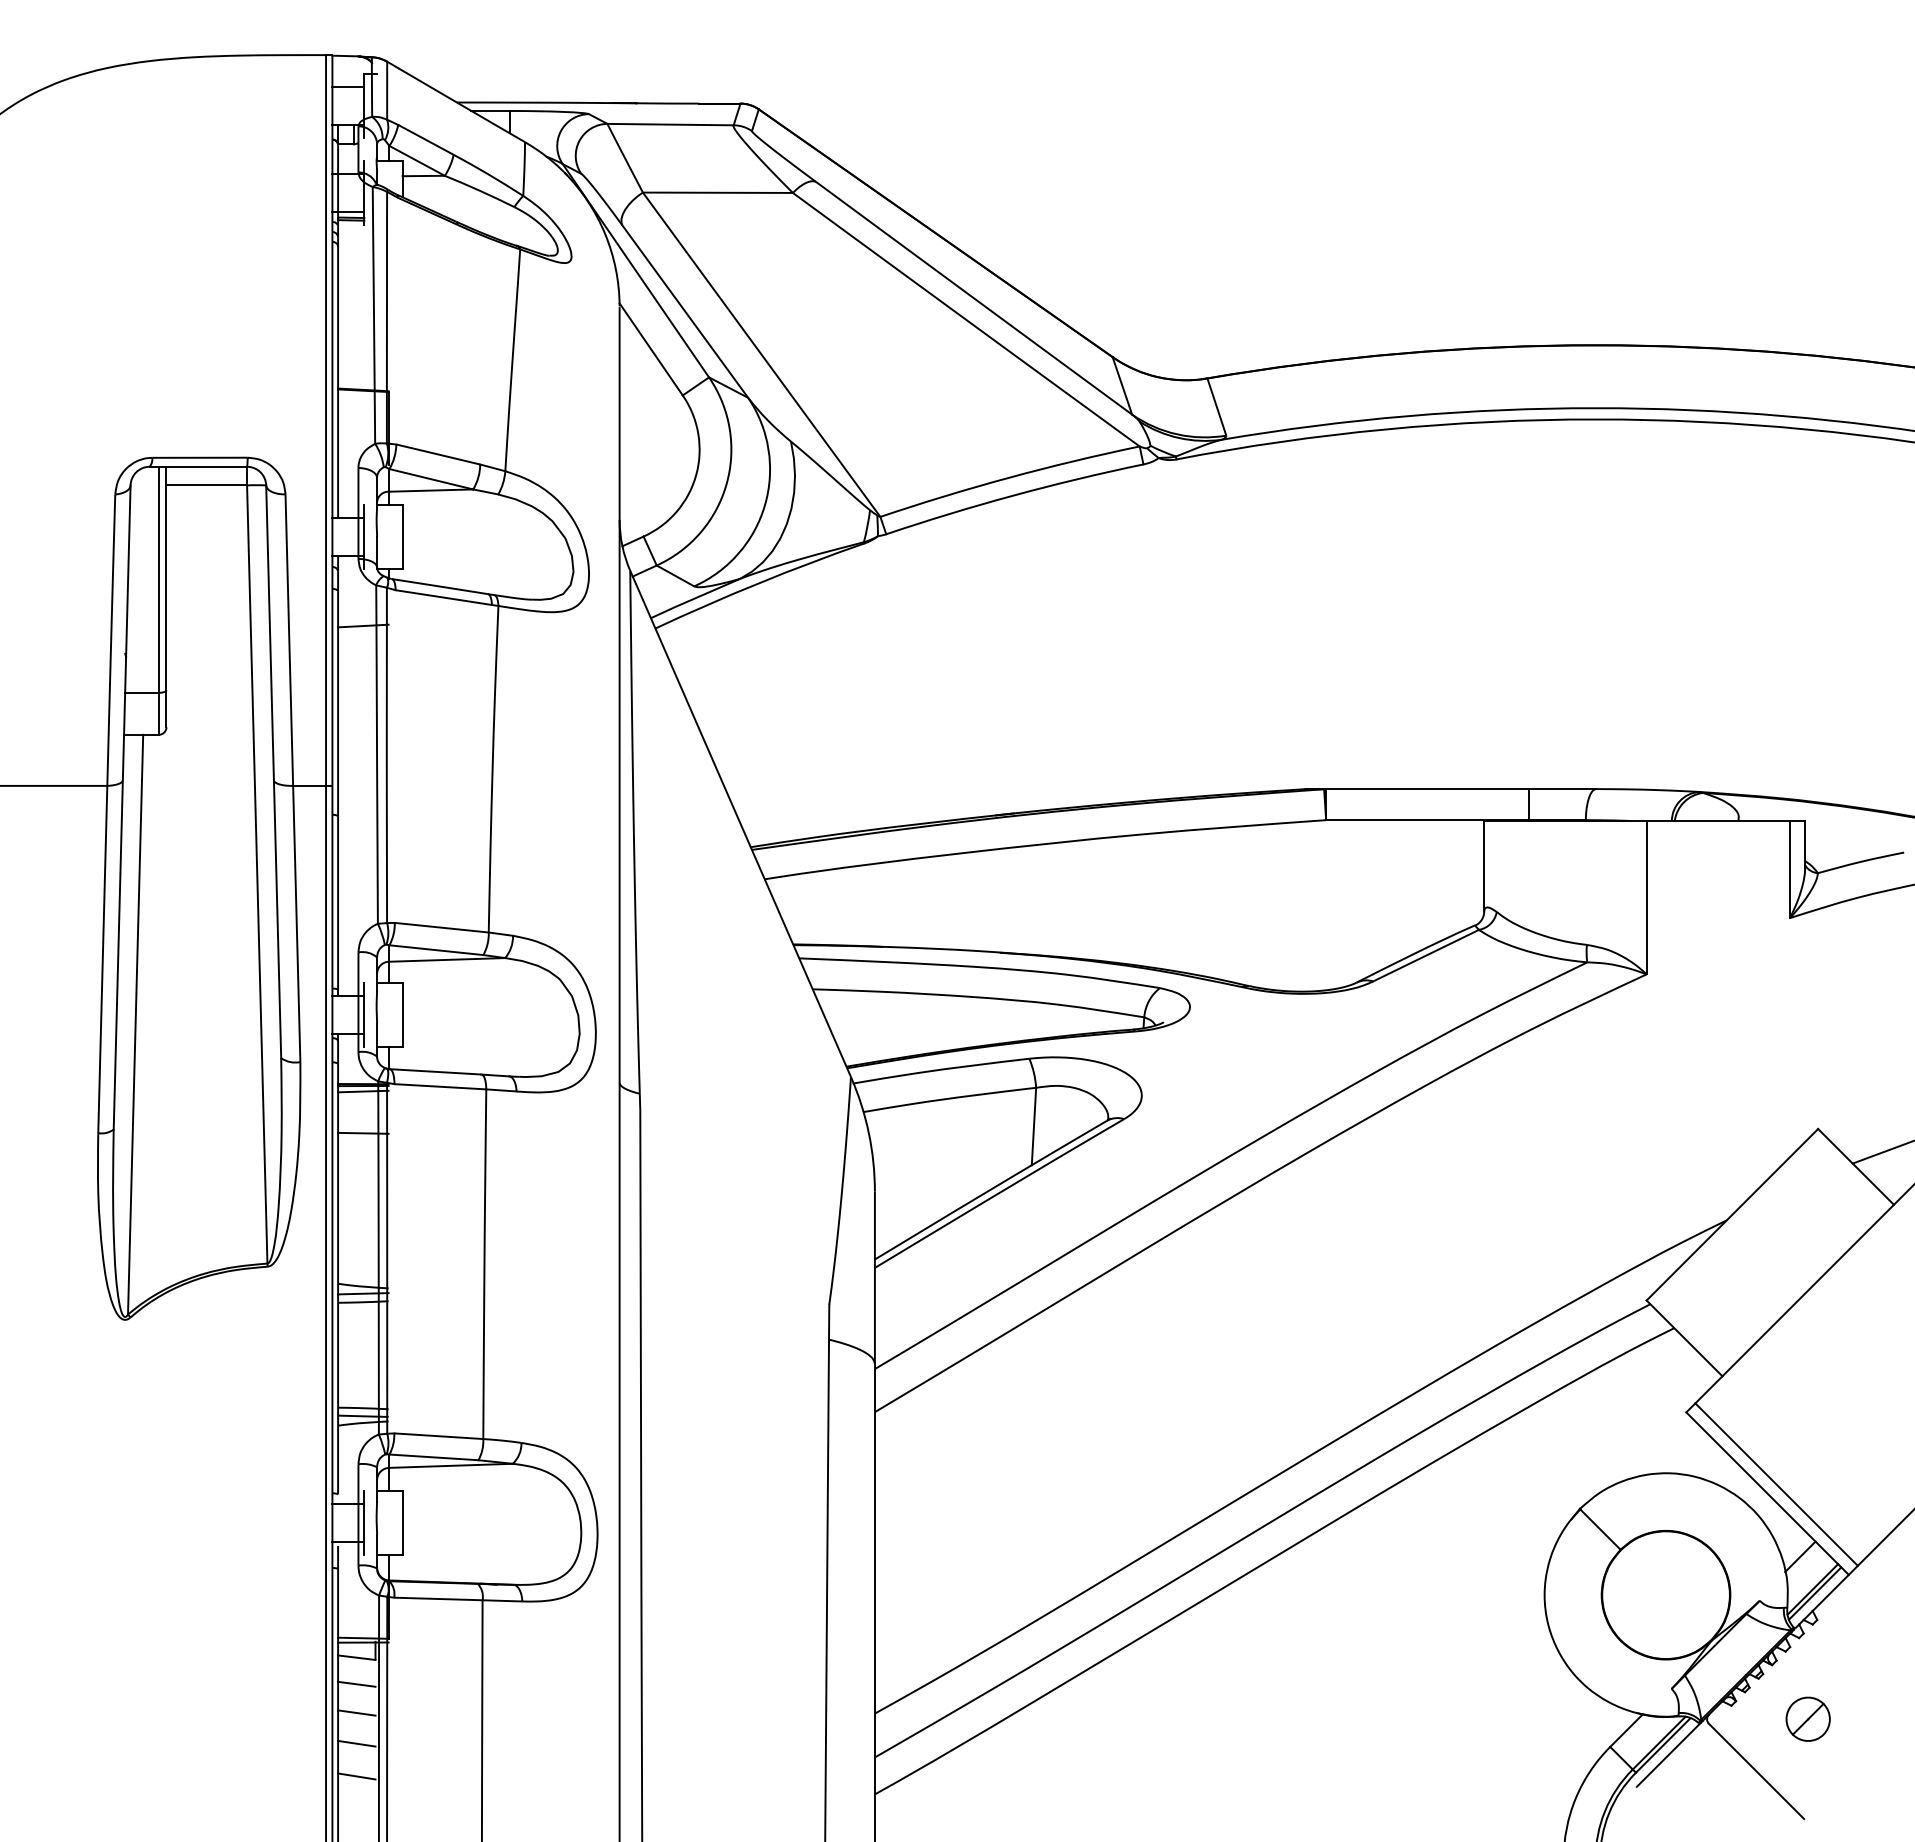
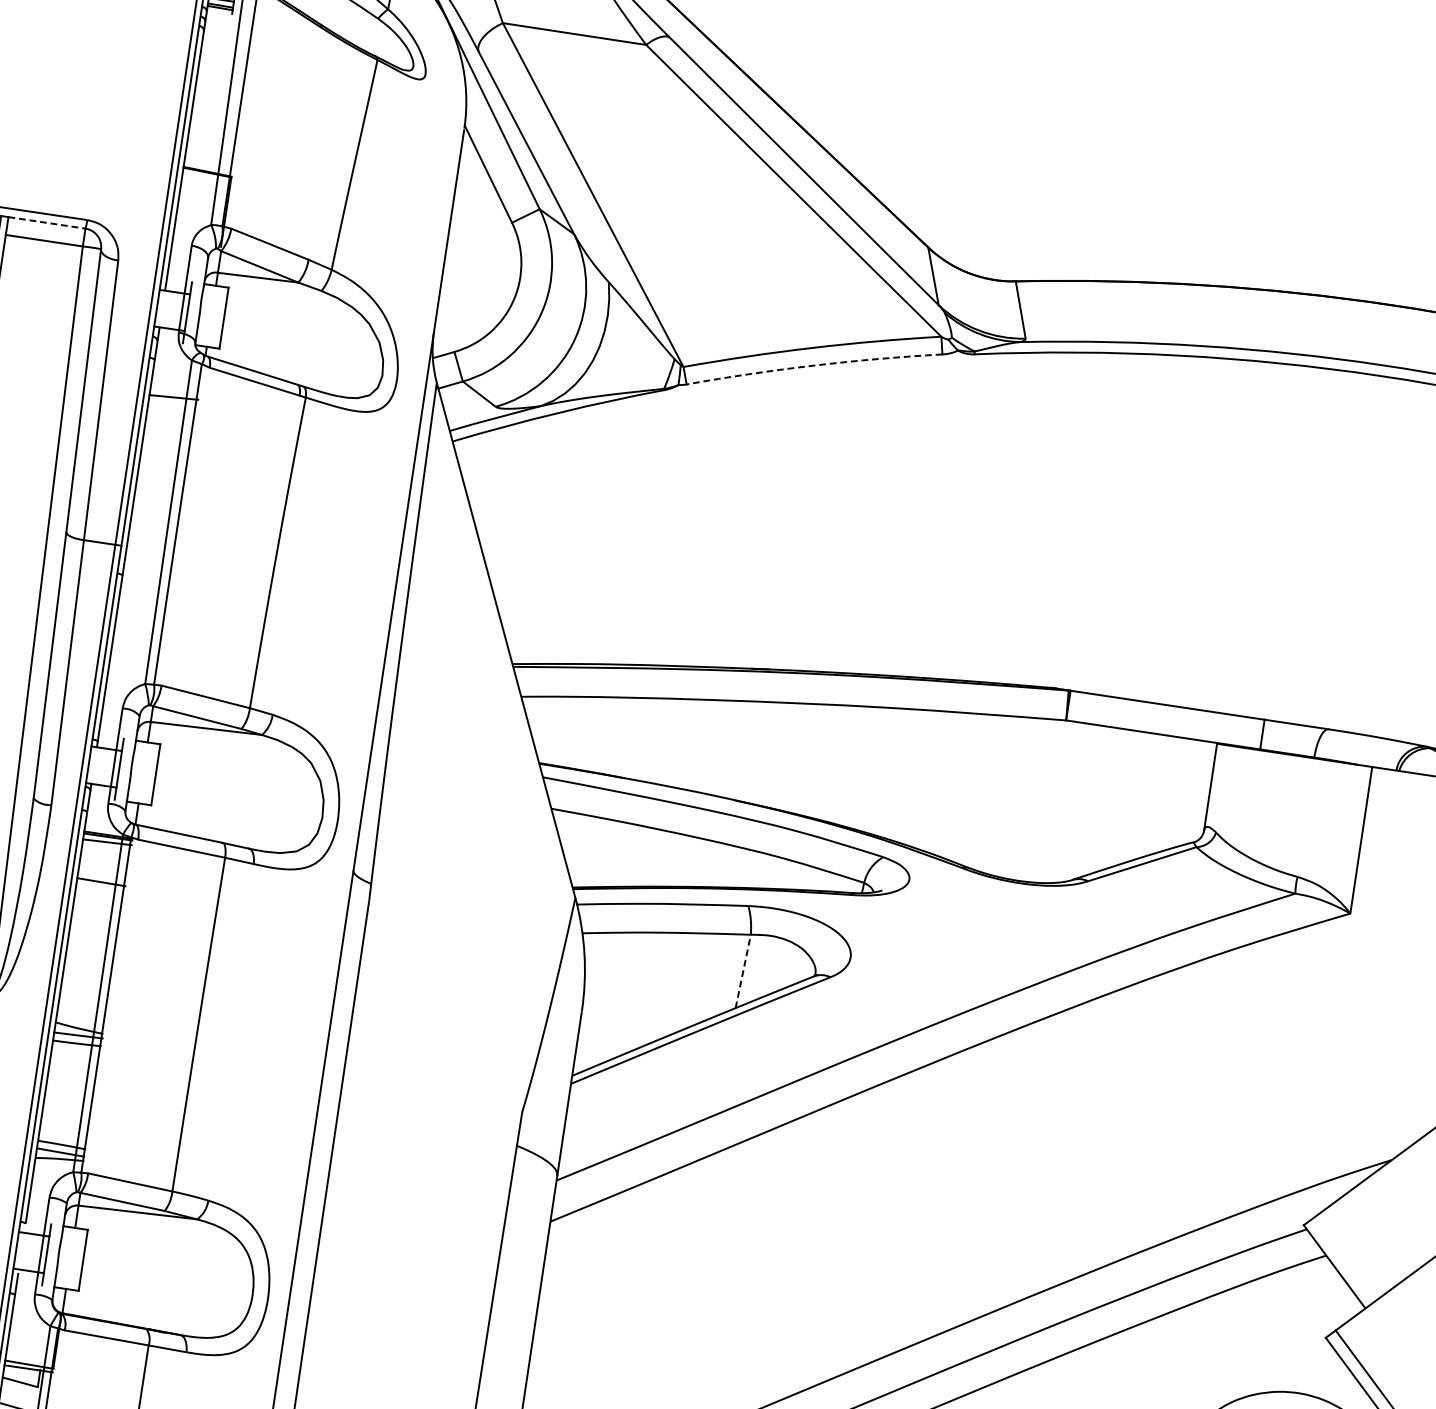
line: (207, 466) -> (47, 222), solid -> dashed
arc: (1013, 495) -> (813, 365), solid -> dashed
line: (1033, 1126) -> (742, 971), solid -> dashed

